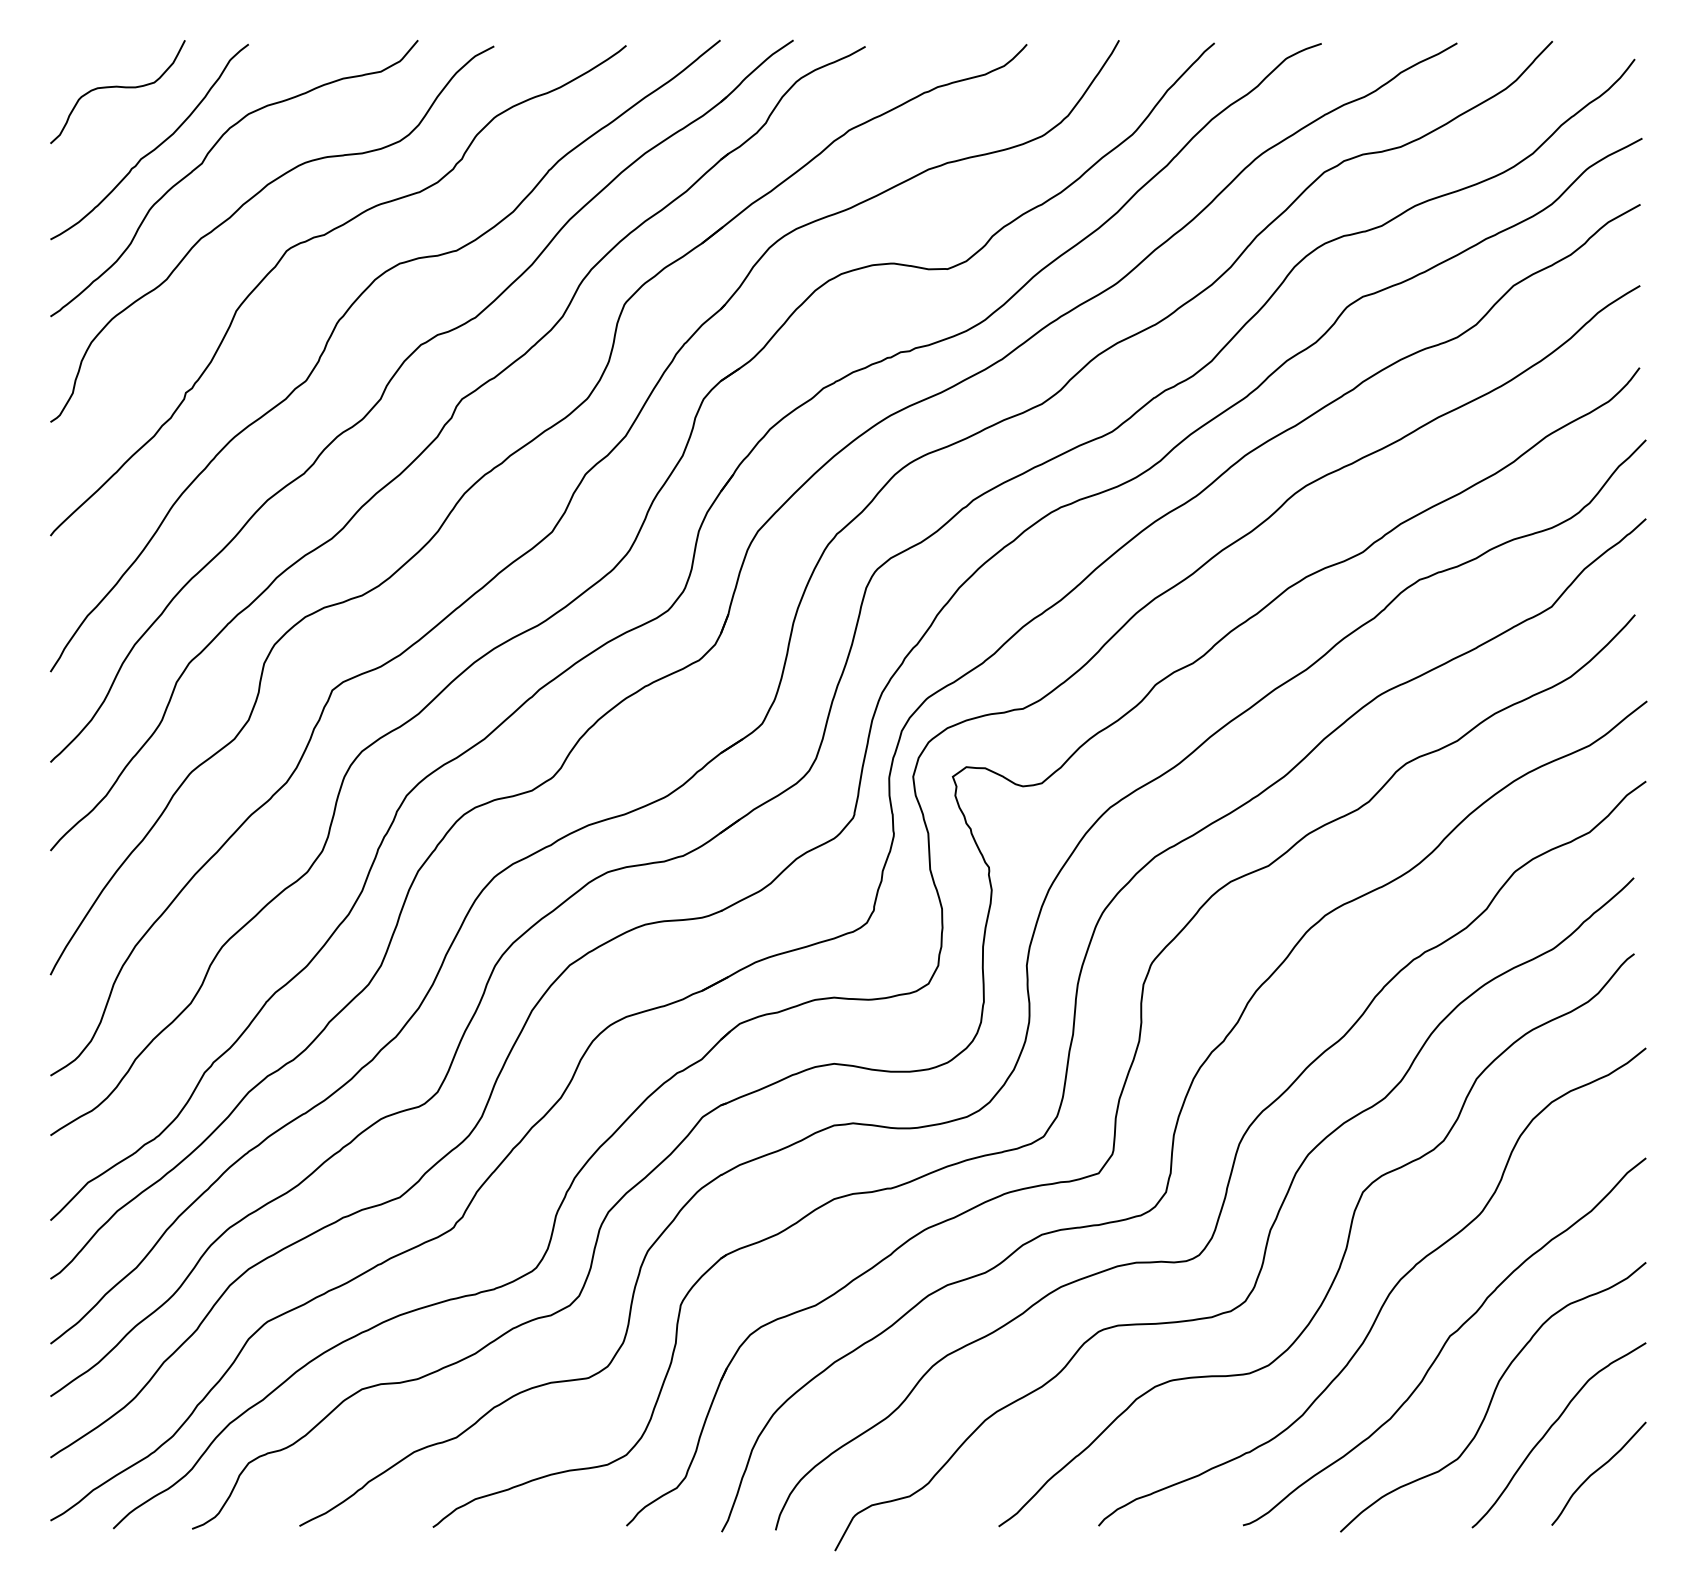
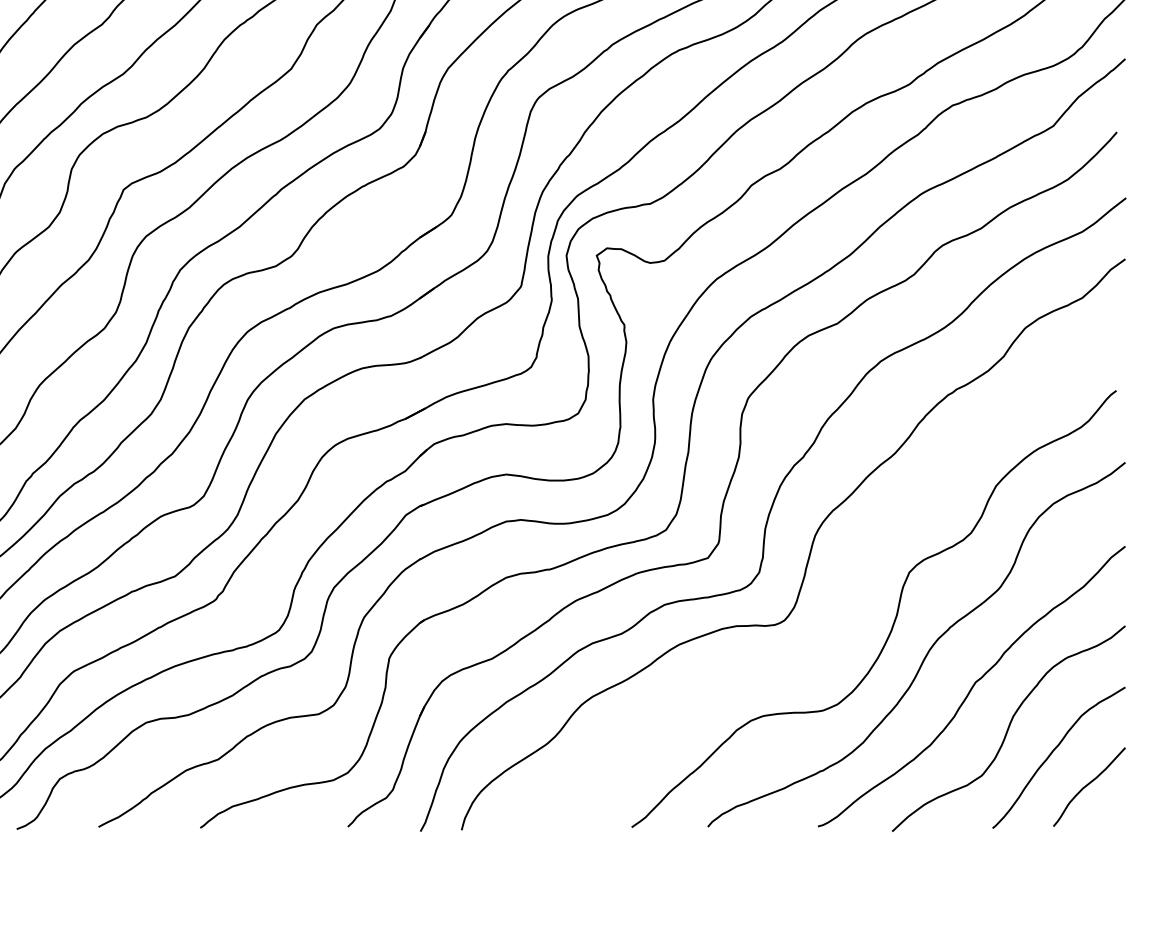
curve: (1269, 1229) -> (838, 600), removed

